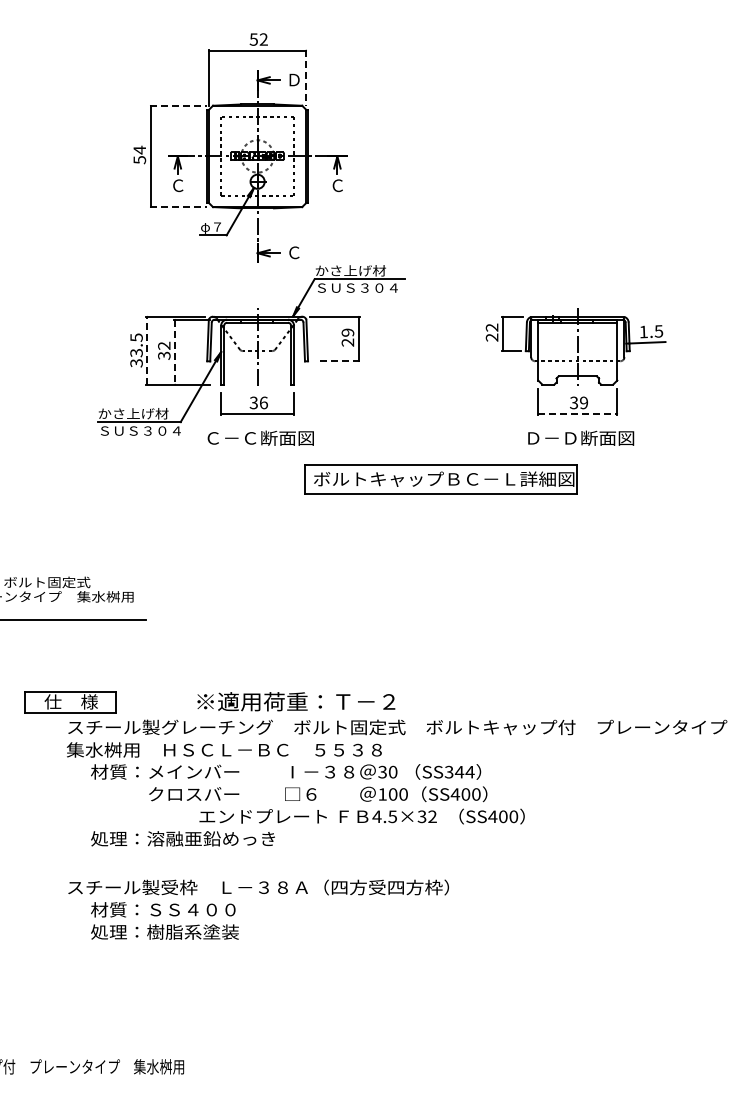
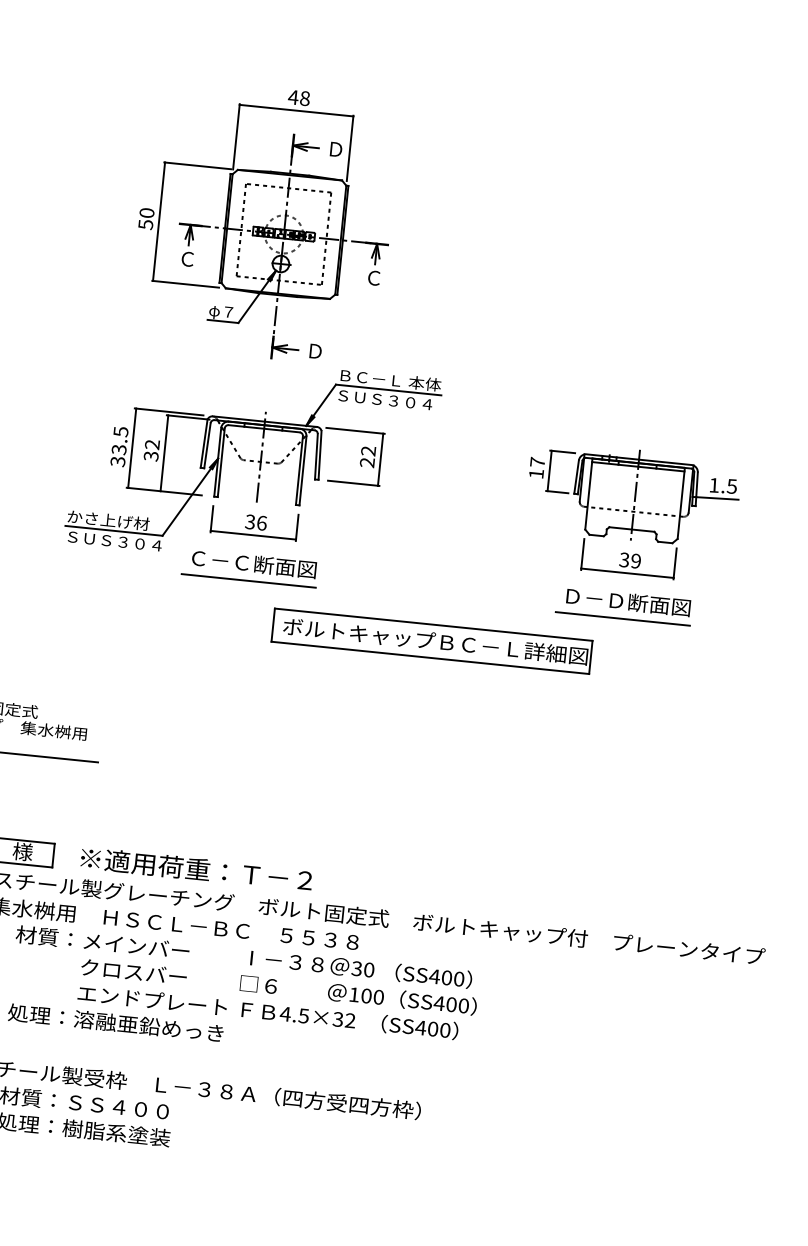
text: (258, 39) -> (298, 97), 52 -> 48
line: (306, 77) -> (350, 147), dashed -> solid
line: (178, 105) -> (197, 165), dashed -> solid
text: (139, 149) -> (146, 212), 54 -> 50
line: (178, 207) -> (185, 284), dashed -> solid
text: (294, 252) -> (315, 351), Ｃ -> Ｄ
text: (359, 270) -> (389, 379), かさ上げ材 -> ＢＣ－Ｌ 本体
text: (348, 332) -> (369, 450), 29 -> 22
text: (491, 332) -> (536, 467), 22 -> 17
line: (147, 350) -> (132, 448), dashed -> solid
line: (175, 352) -> (164, 453), dashed -> solid
line: (338, 361) -> (354, 483), dashed -> solid
line: (577, 413) -> (627, 572), dashed -> solid
line: (257, 452) -> (248, 580), added
line: (577, 452) -> (622, 618), added
part: (440, 479) -> (431, 641), moved
text: (296, 701) -> (196, 869), moved
text: (459, 771) -> (446, 977), SS344 -> SS400
text: (361, 816) -> (267, 1011), moved

